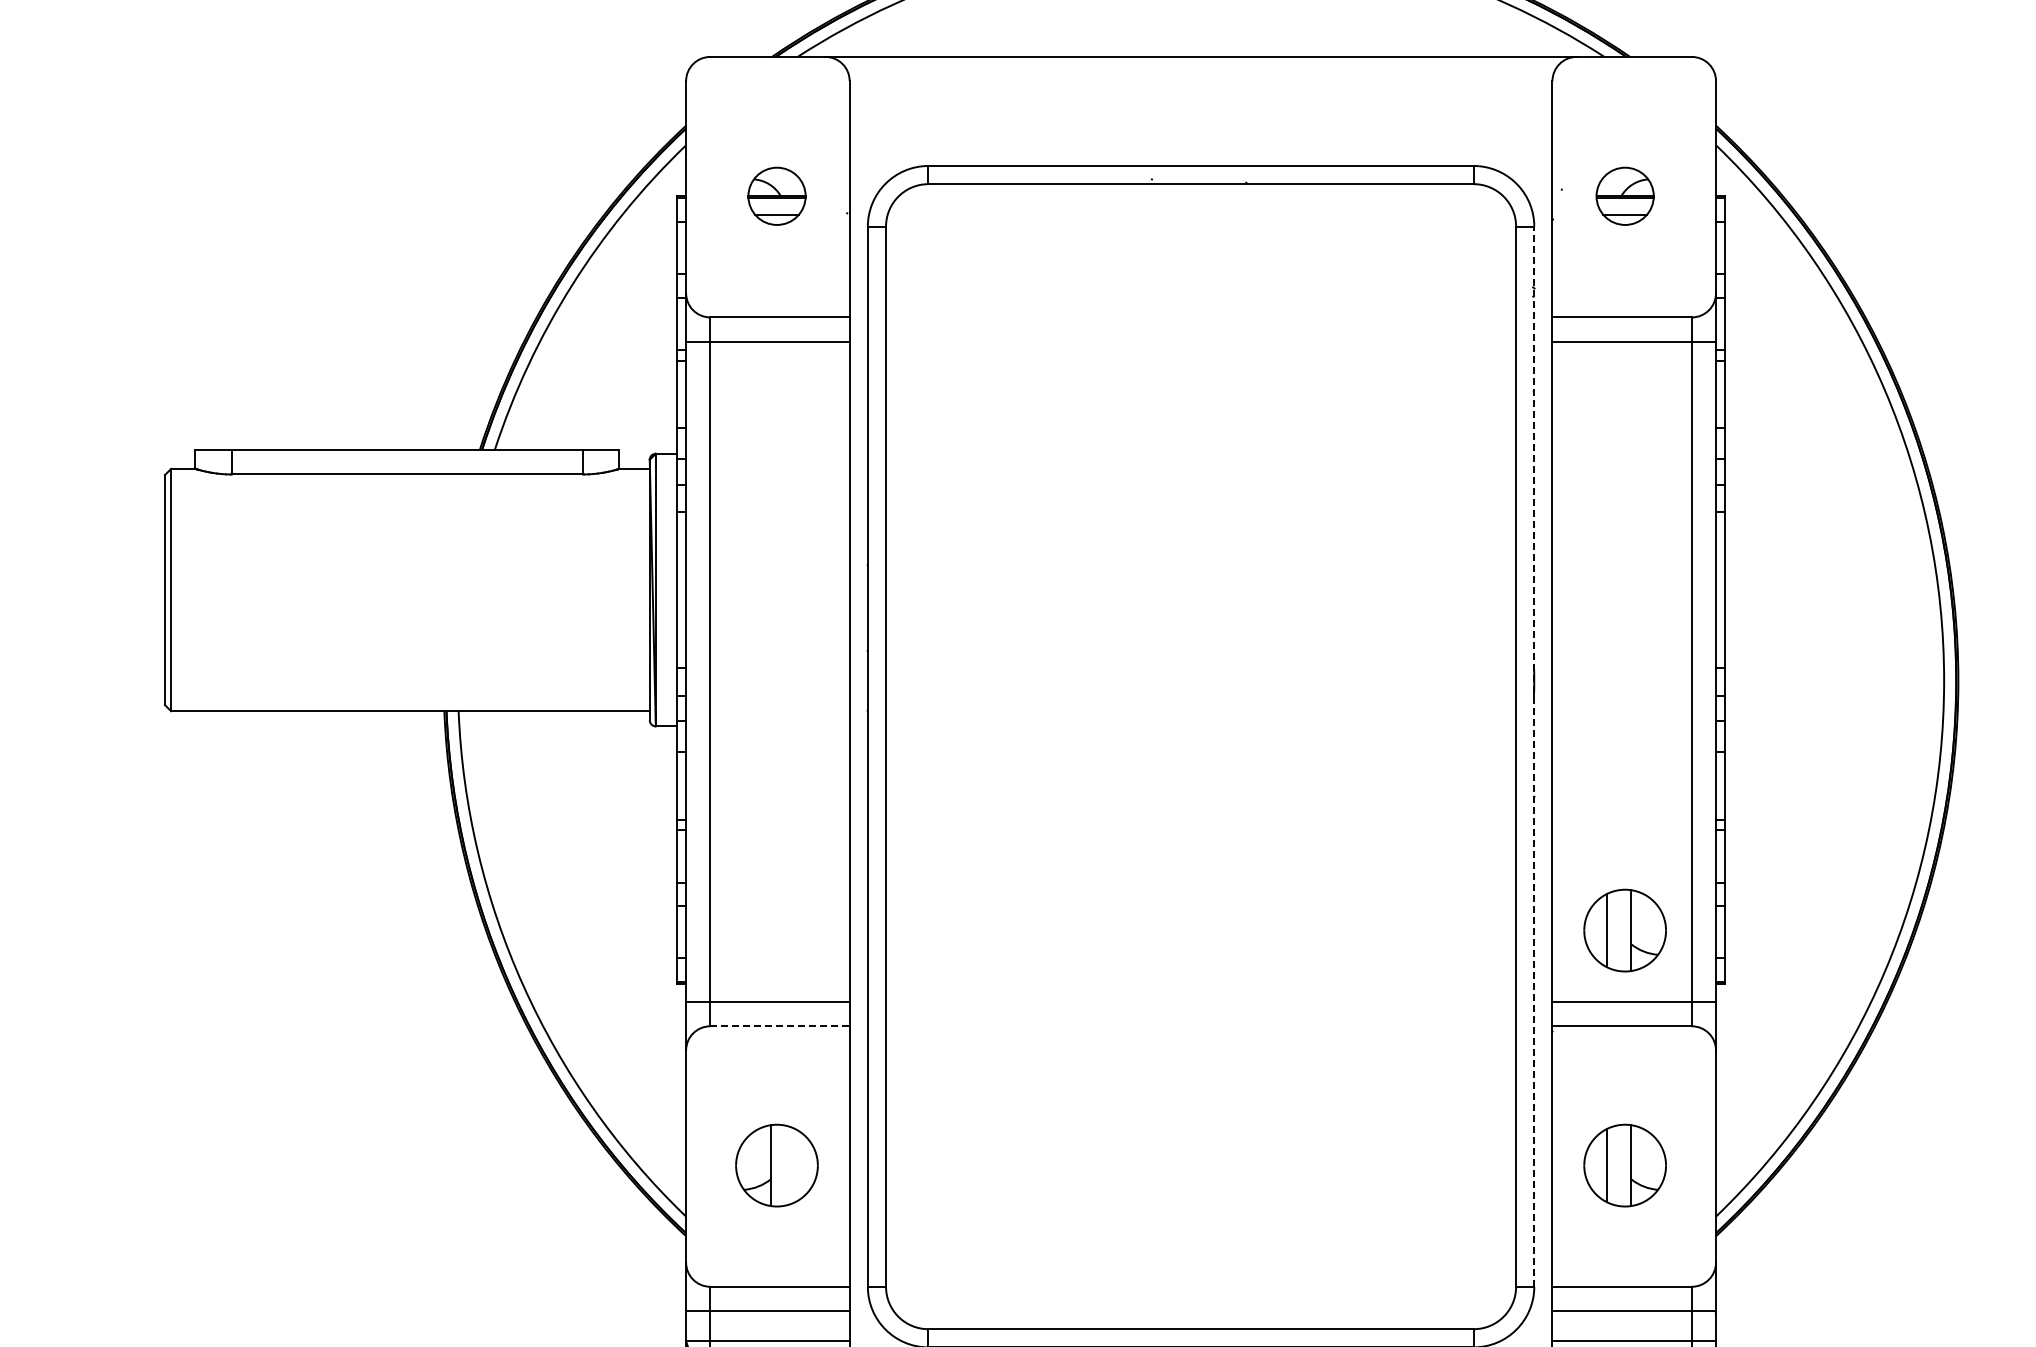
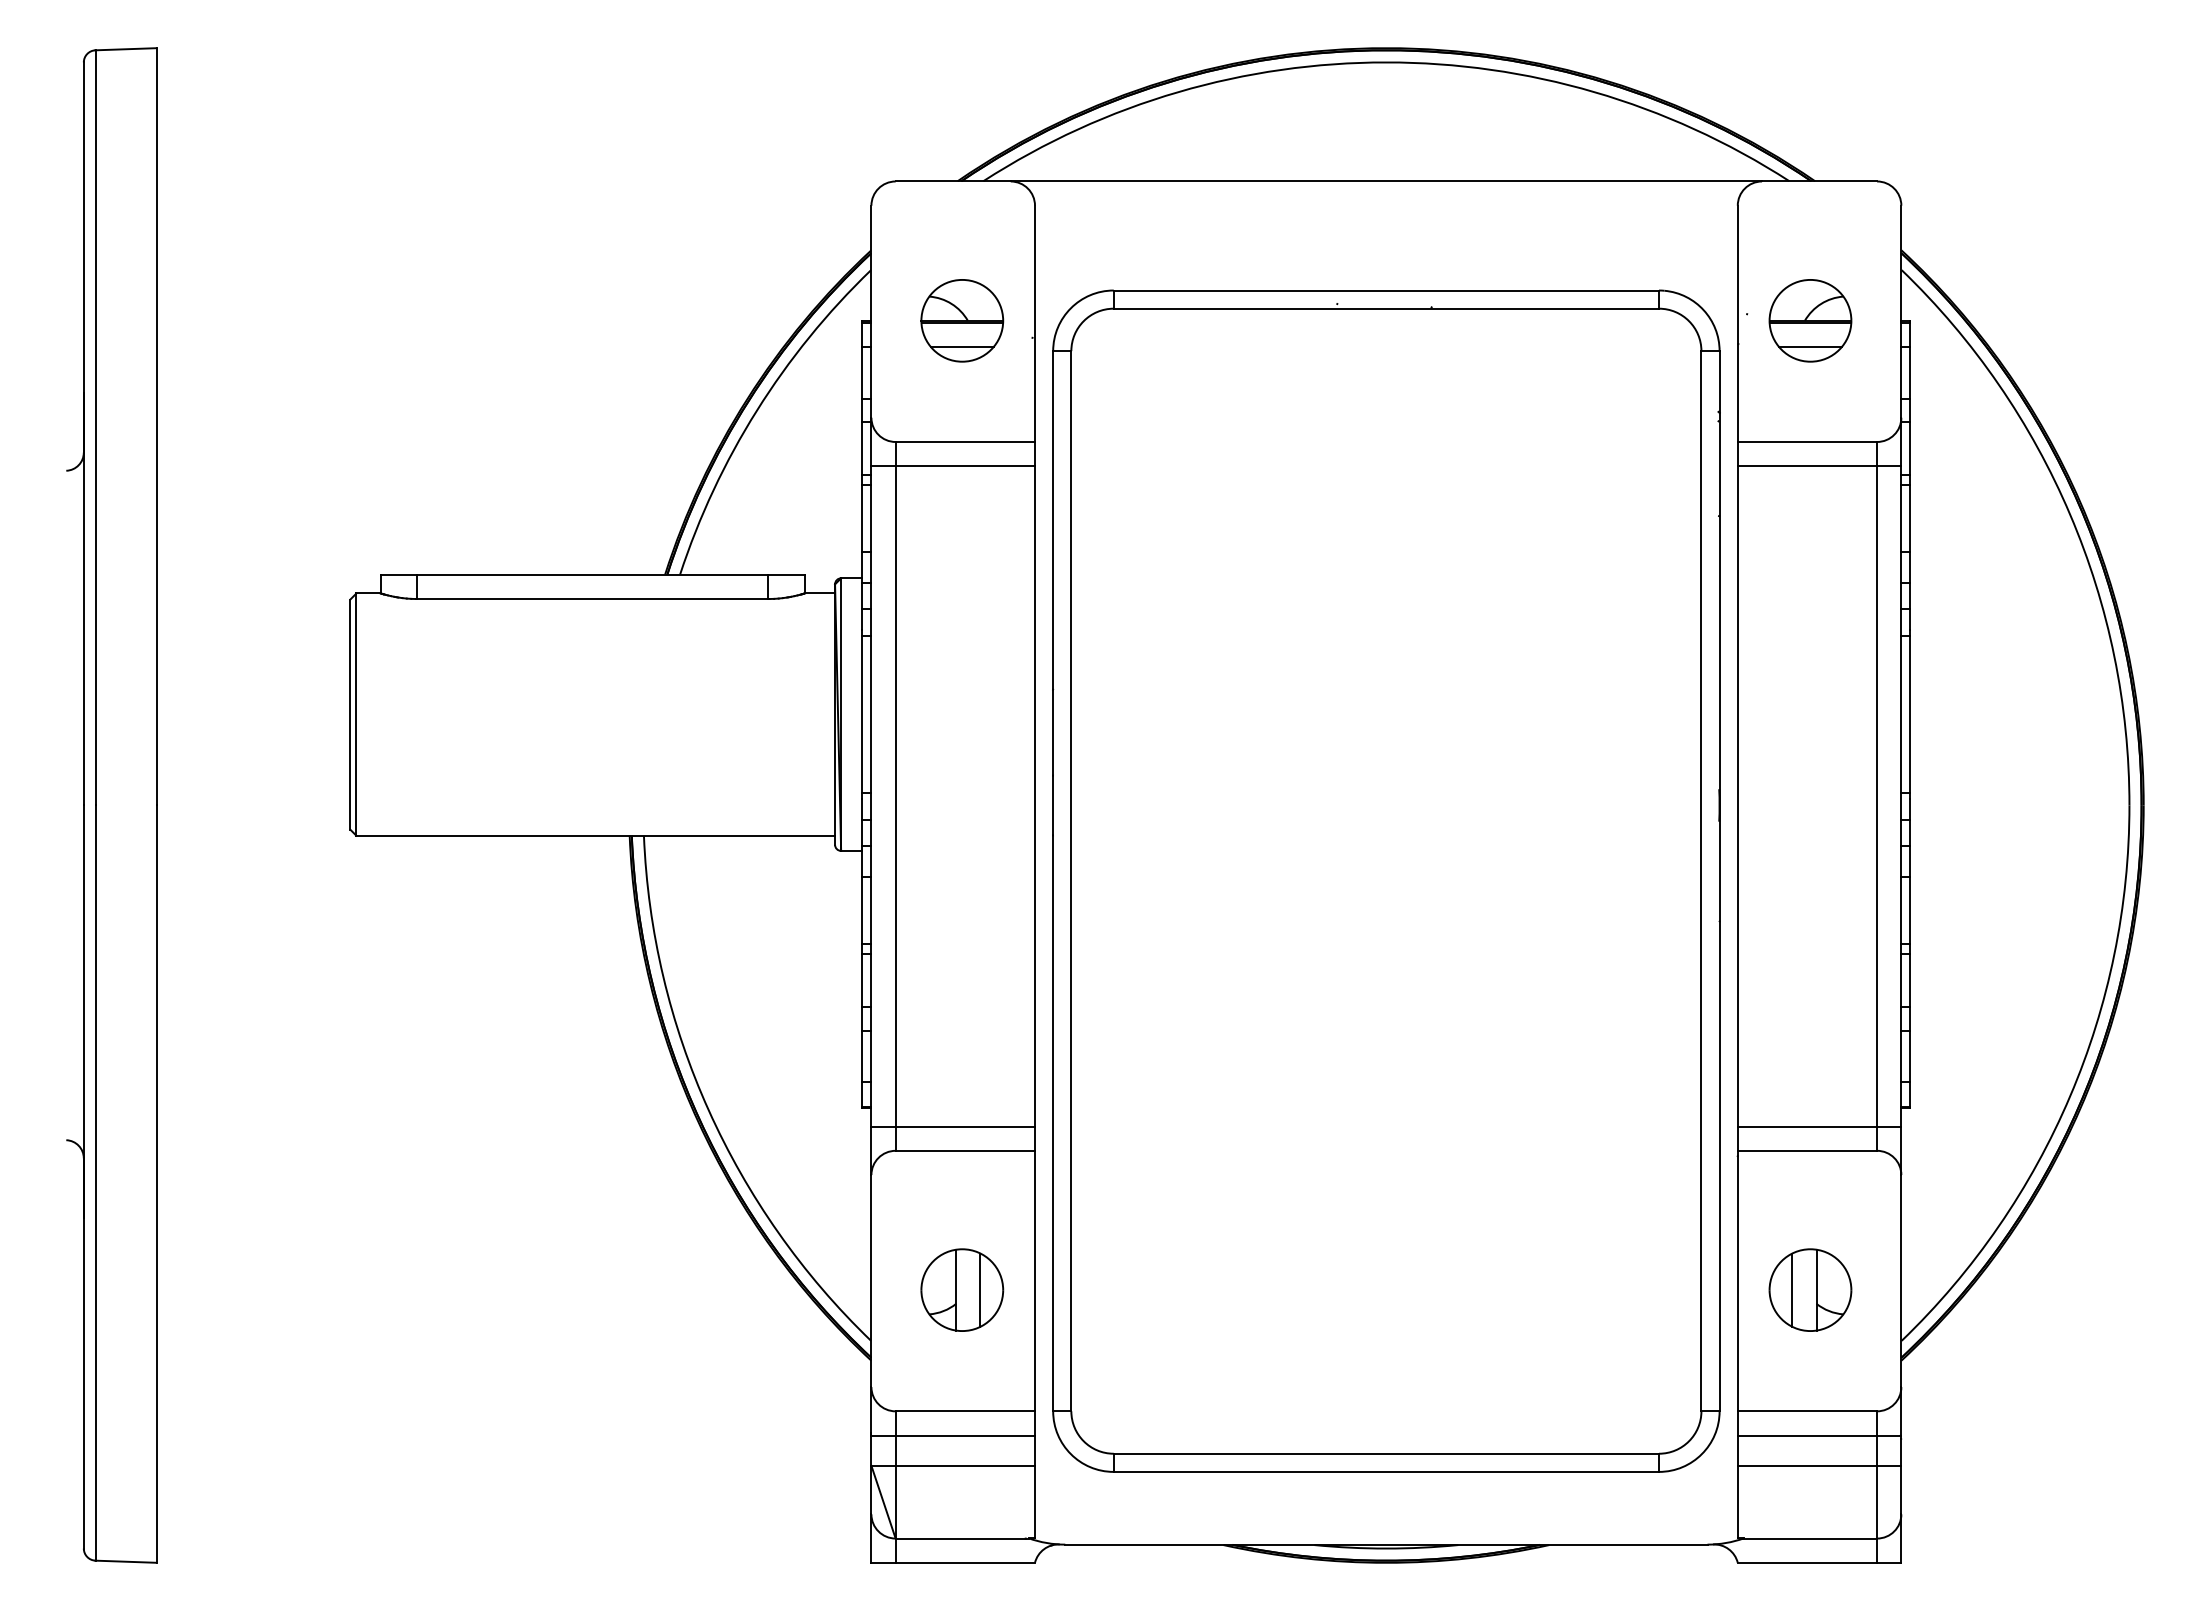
part: (777, 195) -> (962, 320), size x1.43
part: (1625, 195) -> (1810, 320), size x1.43
line: (1534, 755) -> (1719, 880), dashed -> solid
part: (1625, 929) -> (1810, 1054), removed
line: (780, 1025) -> (965, 1150), dashed -> solid
line: (795, 1164) -> (980, 1289), added

